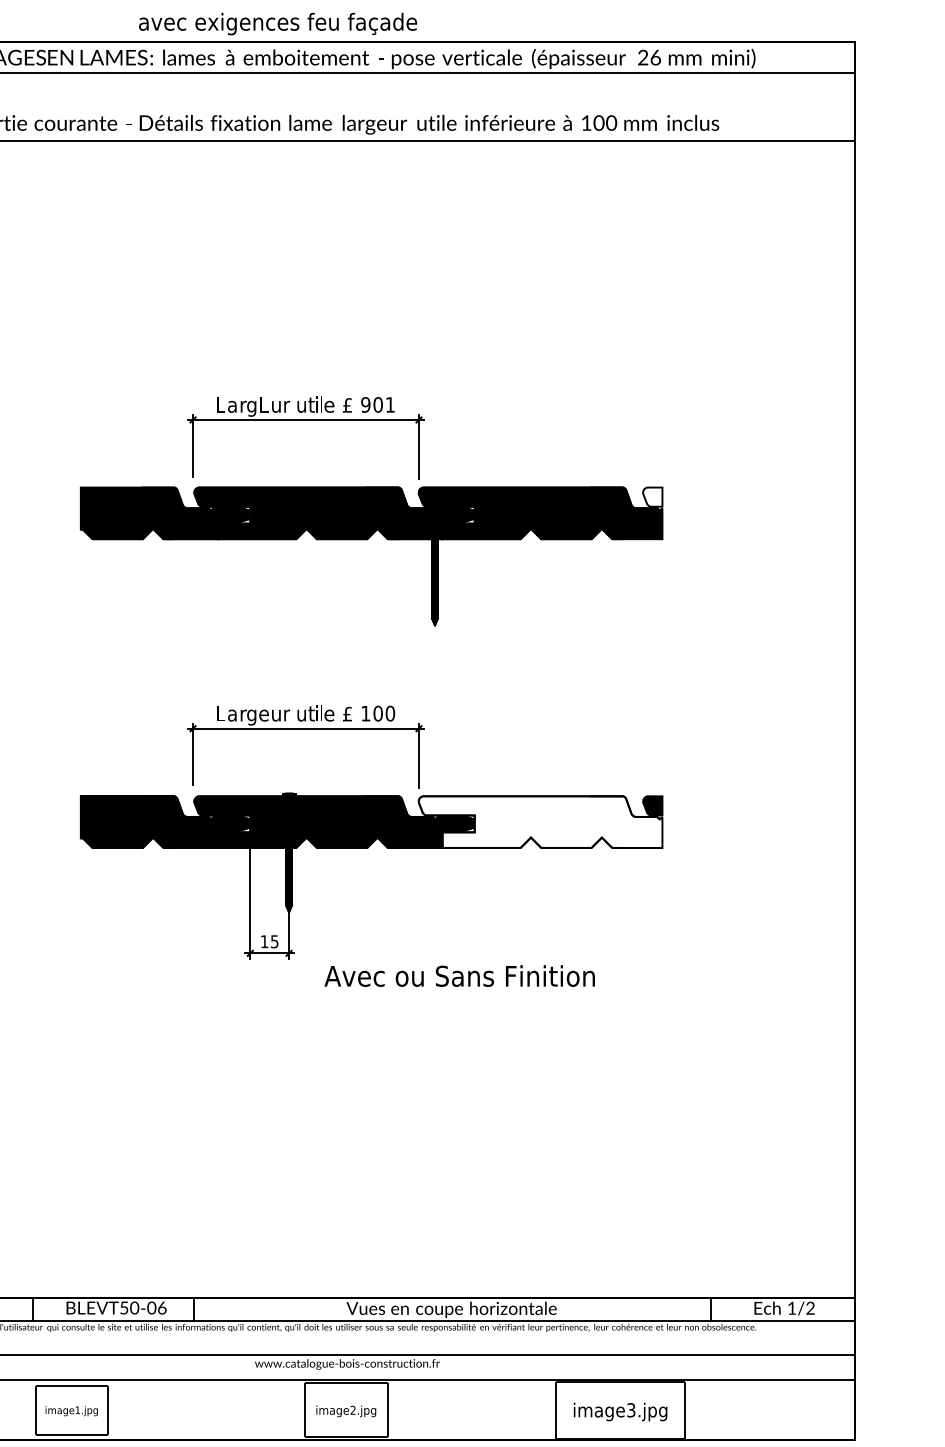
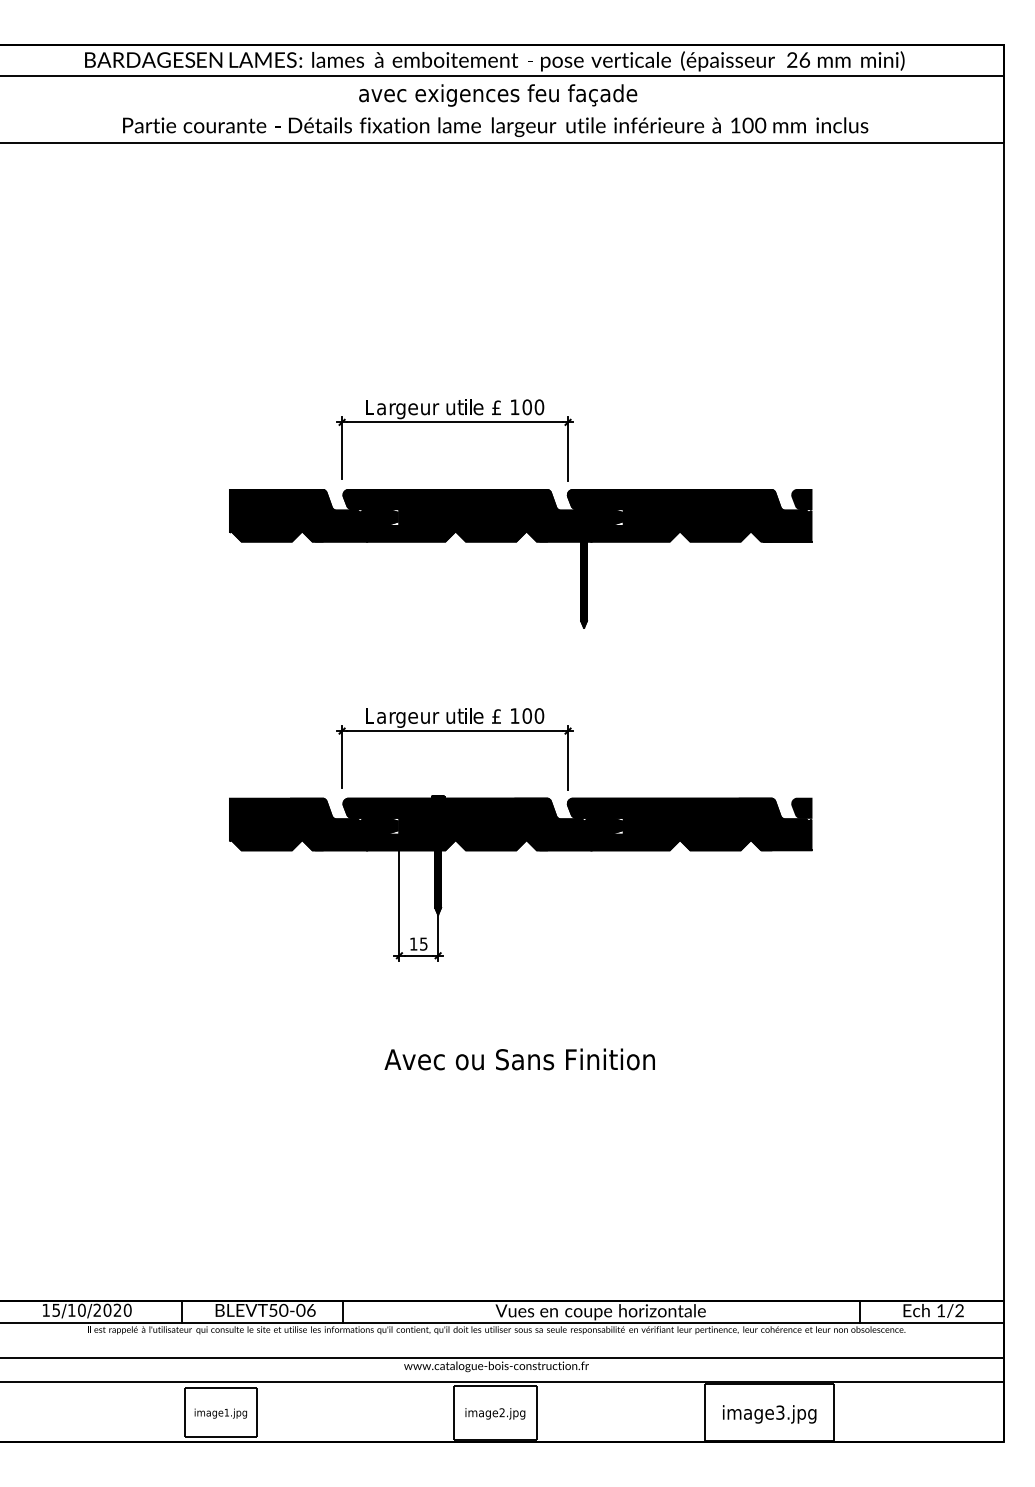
text: (278, 24) -> (498, 95), moved
text: (263, 405) -> (412, 407), L -> e
text: (365, 405) -> (514, 407), 9 -> 1
text: (390, 405) -> (539, 407), 1 -> 0
fill: (652, 497) -> (801, 499), added
fill: (540, 822) -> (689, 824), added
text: (459, 976) -> (519, 1059), moved

